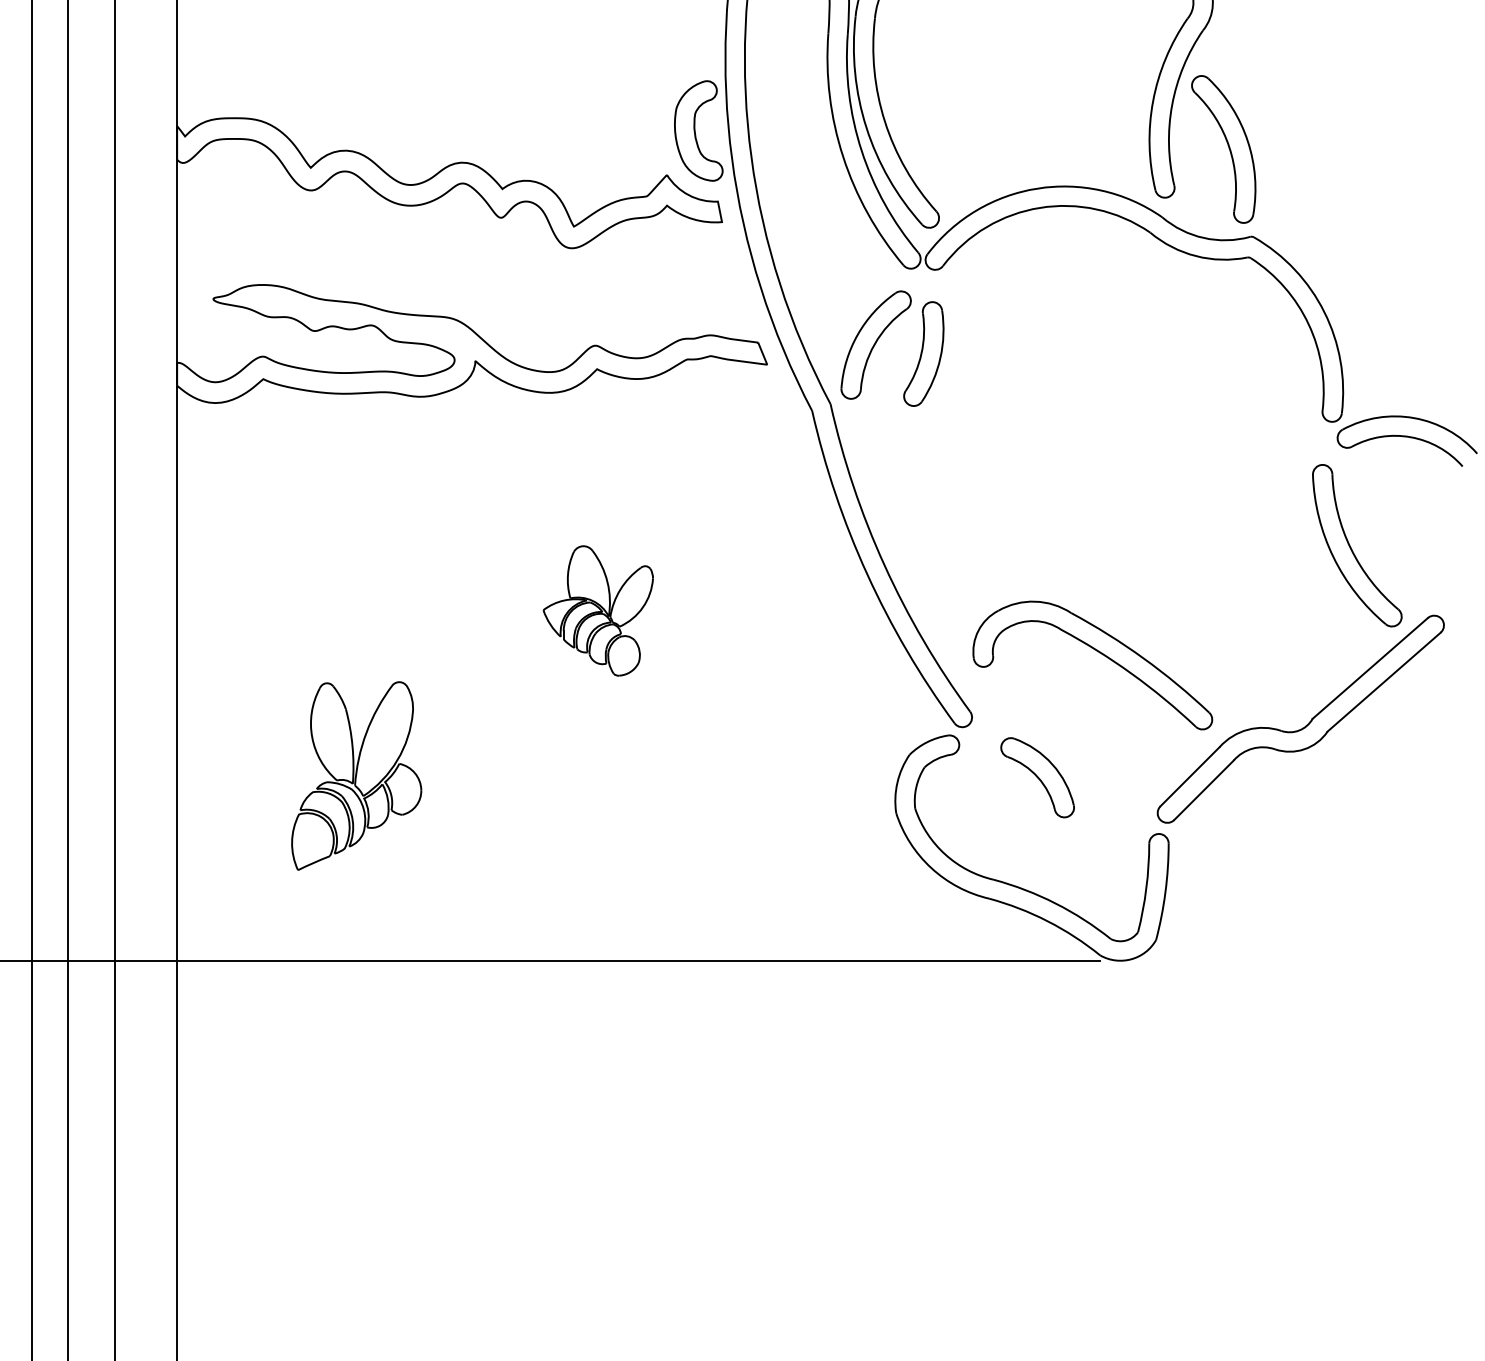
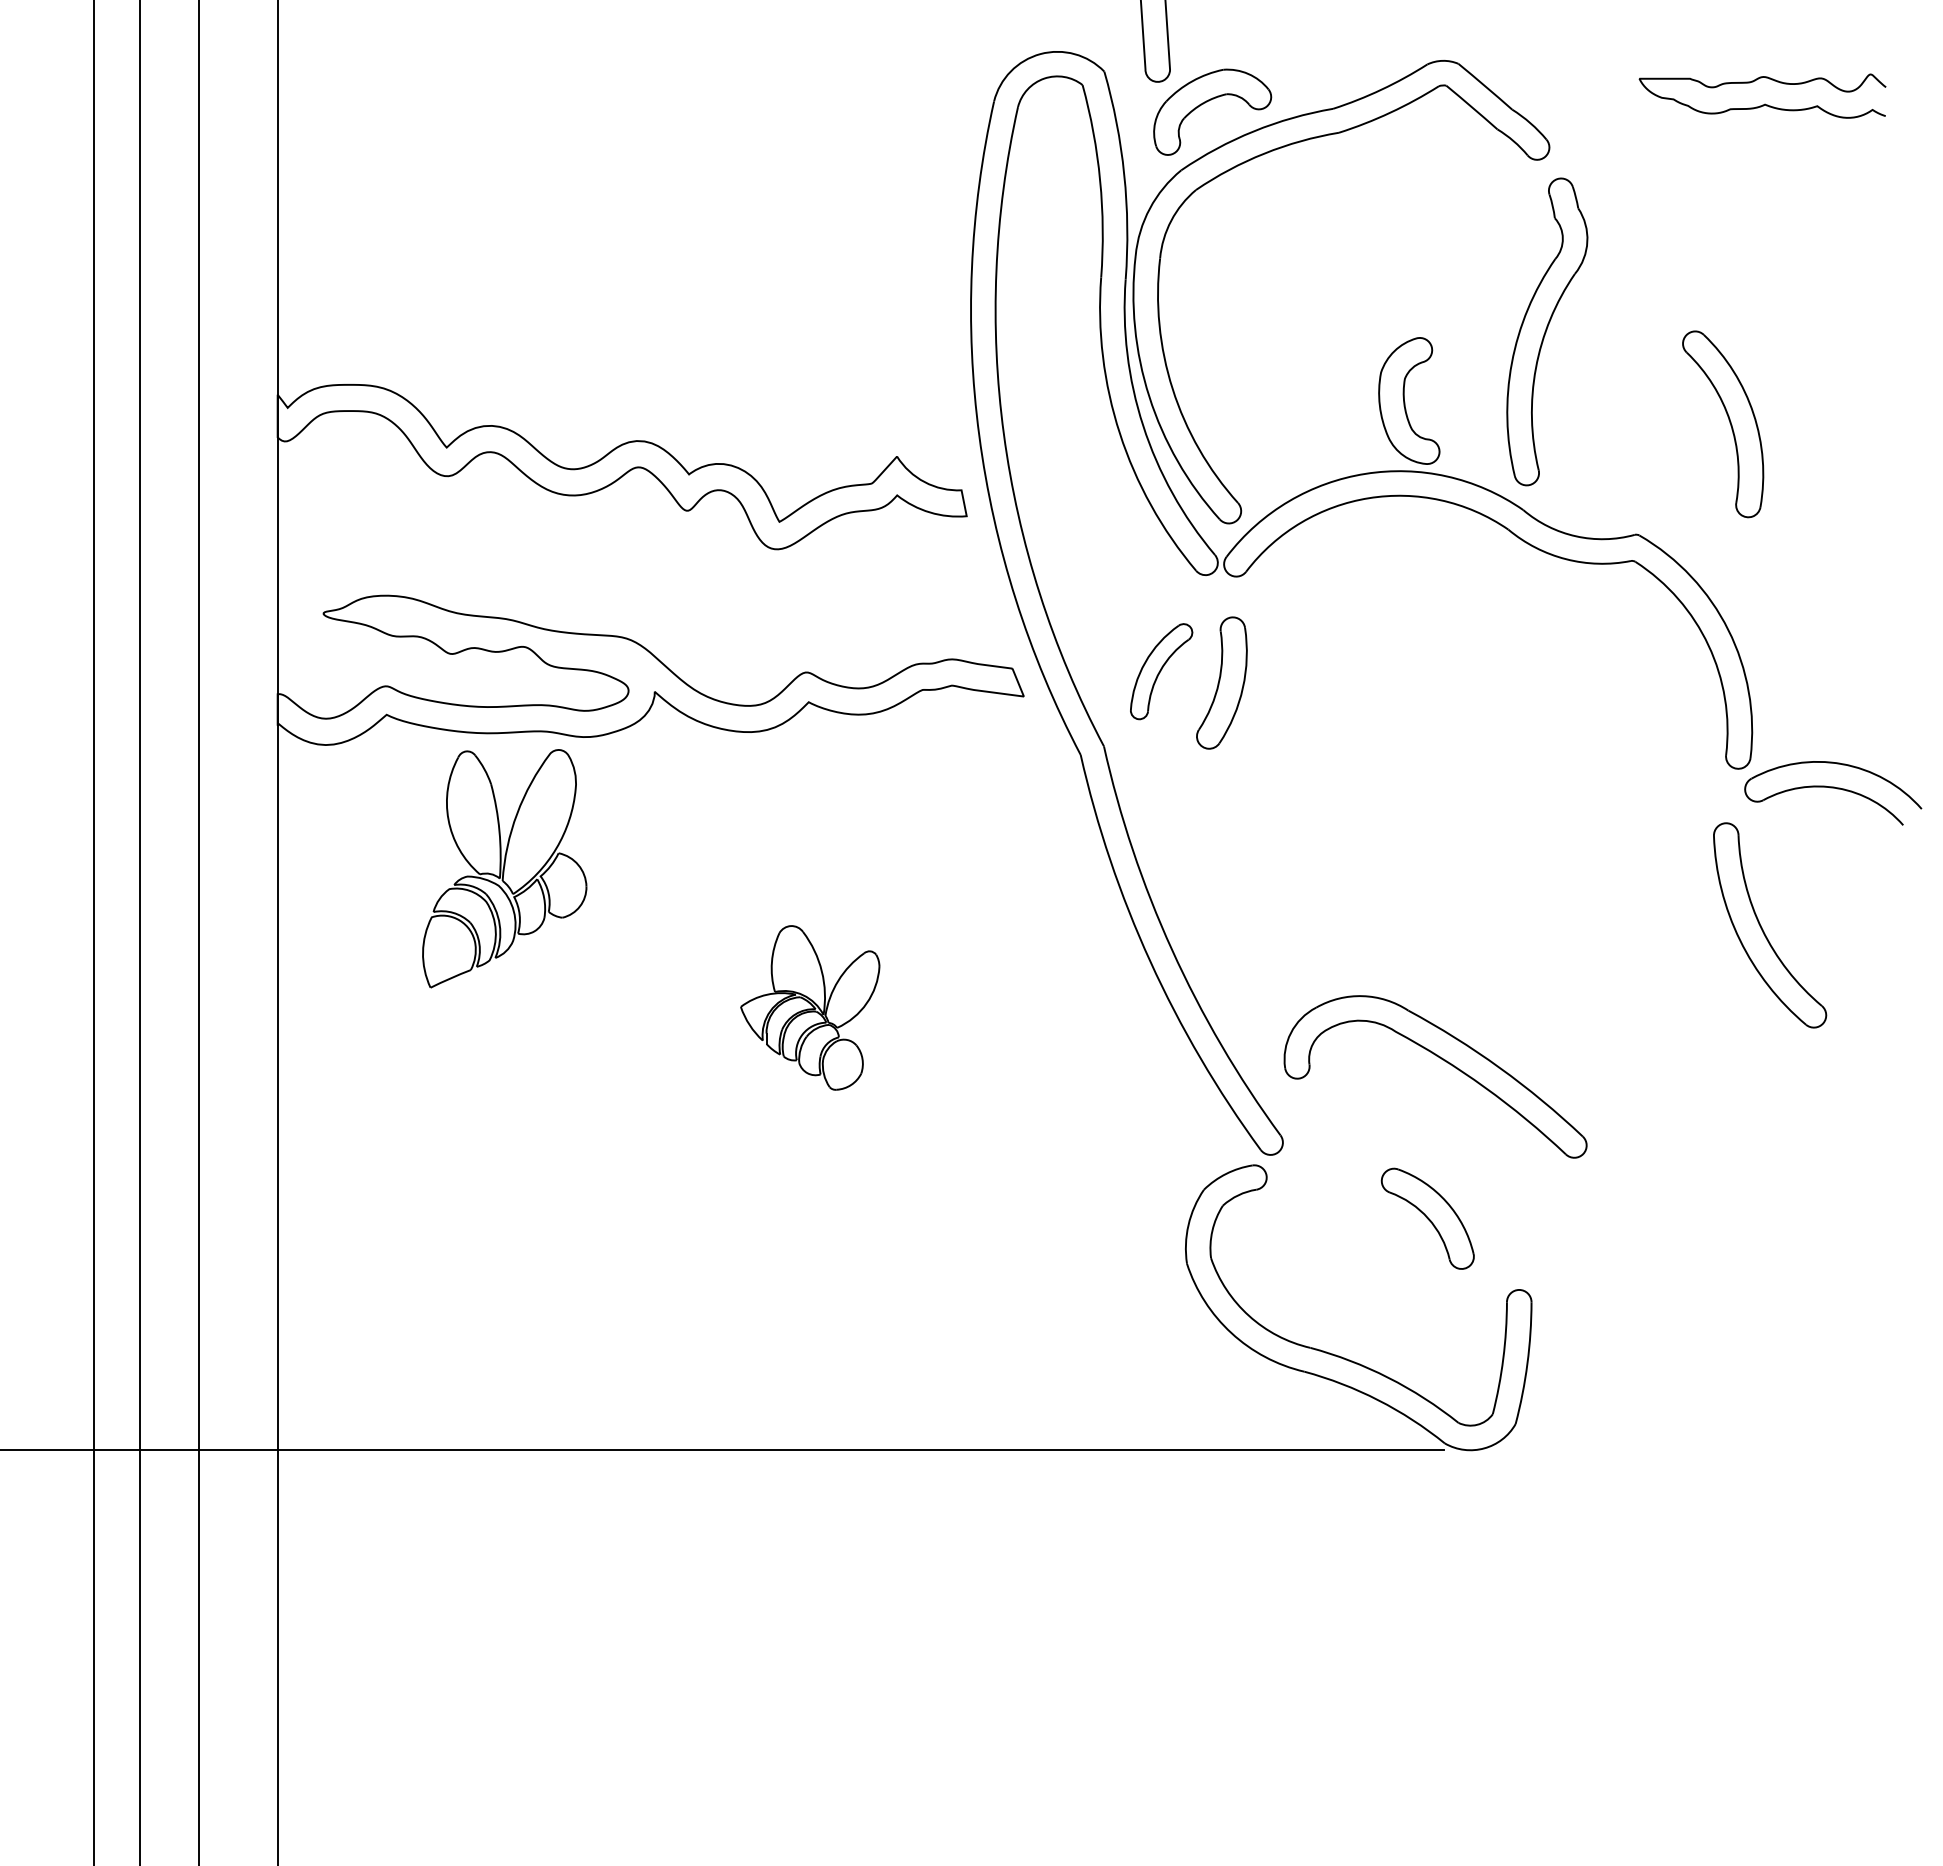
part: (698, 130) -> (1409, 400), moved
part: (1228, 148) -> (1729, 423), moved
part: (876, 344) -> (1161, 671), size x0.7
part: (1307, 724) -> (1706, 1151), removed
part: (356, 775) -> (504, 868), moved
part: (1037, 777) -> (1427, 1218), moved

